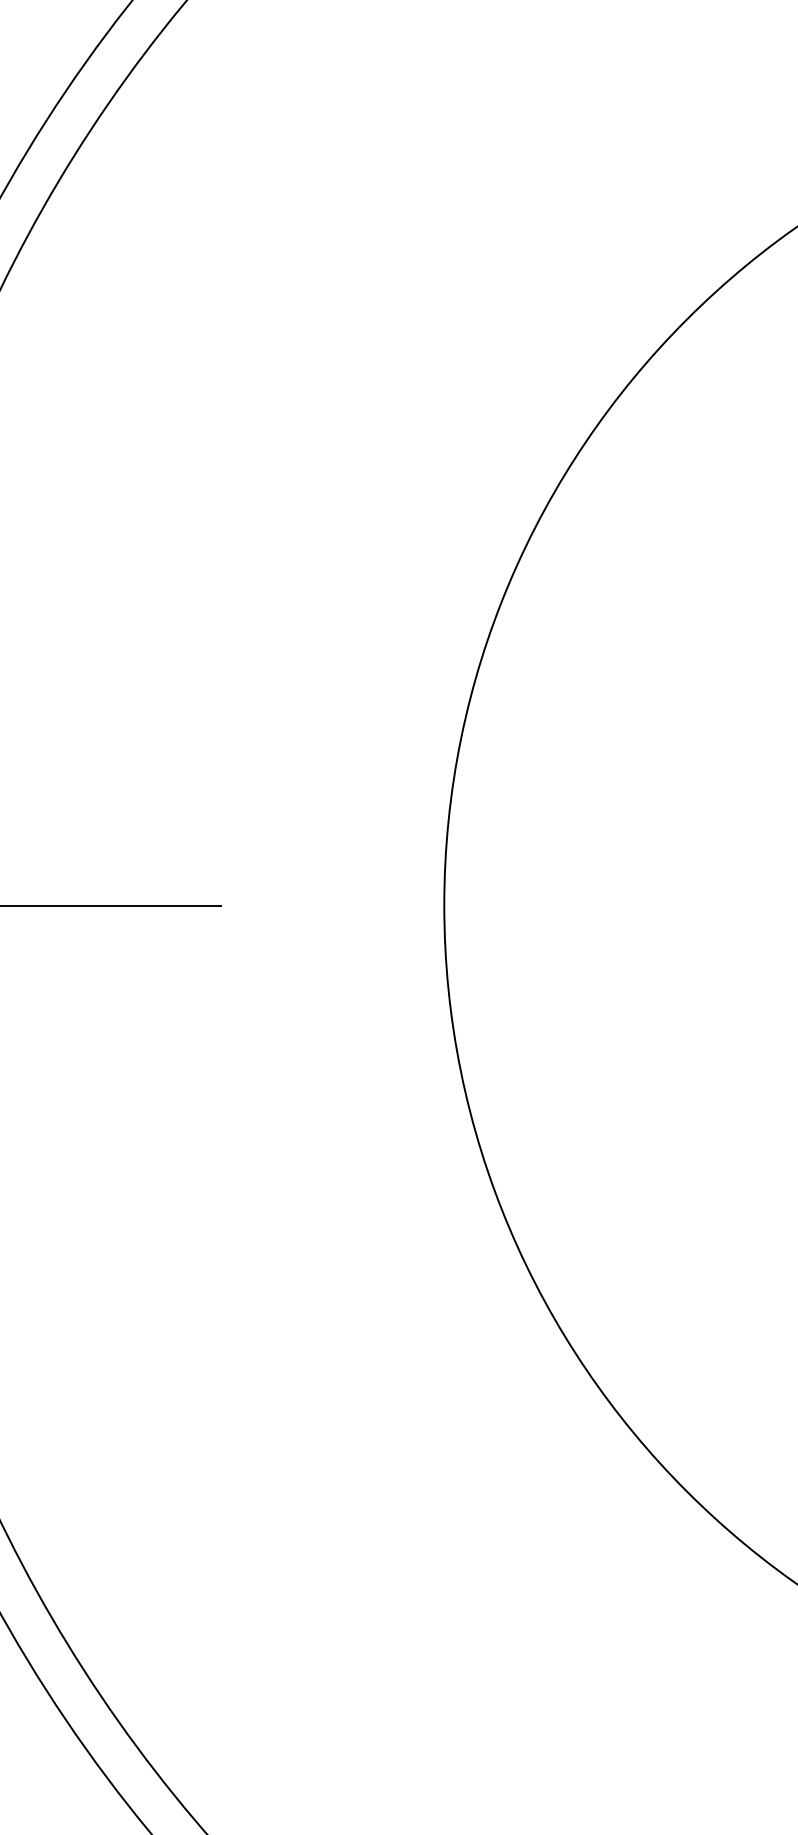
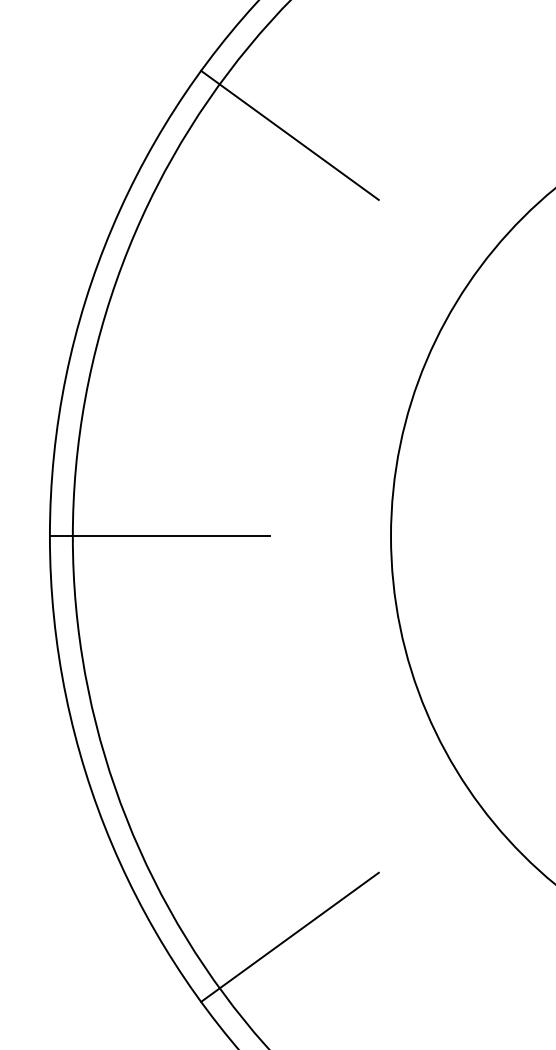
line: (257, 166) -> (289, 134), added
line: (257, 1641) -> (289, 936), added

